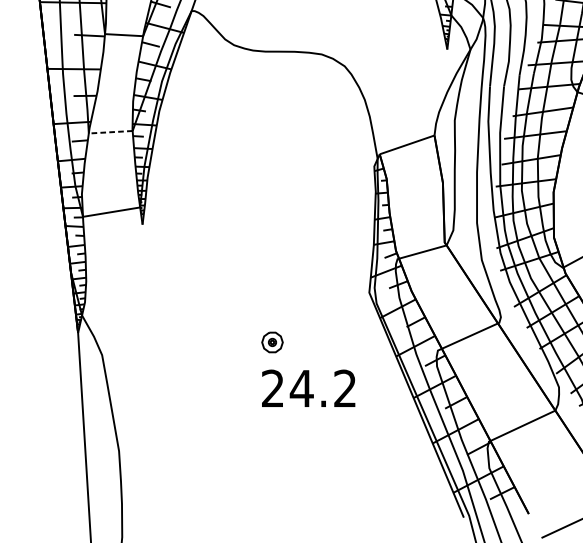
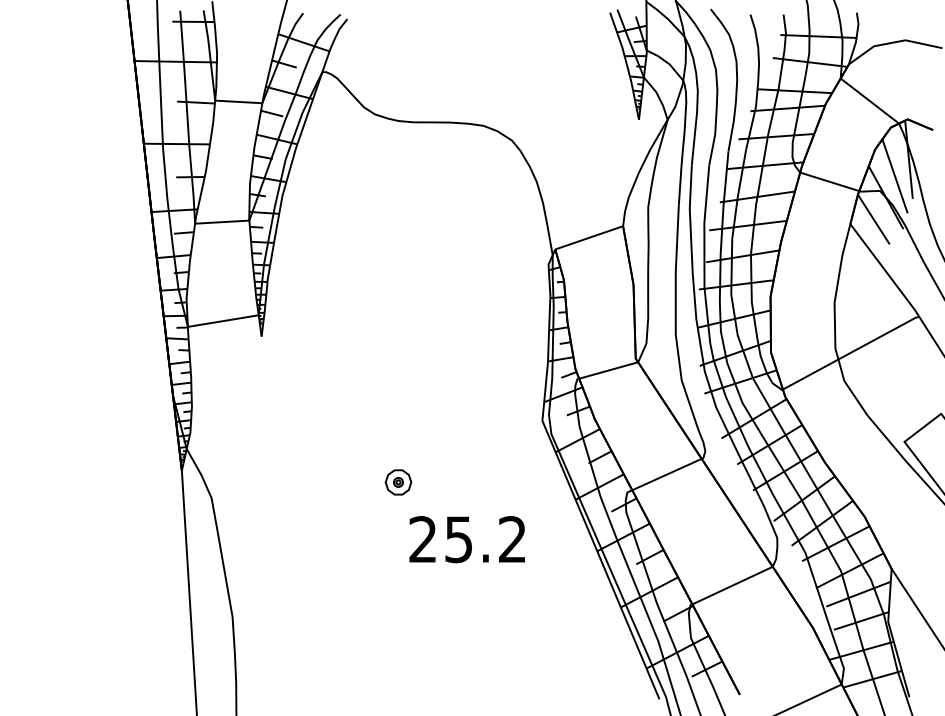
line: (110, 132) -> (221, 222), dashed -> solid
part: (272, 342) -> (398, 482), moved
text: (301, 388) -> (458, 539), 24.2 -> 25.2

